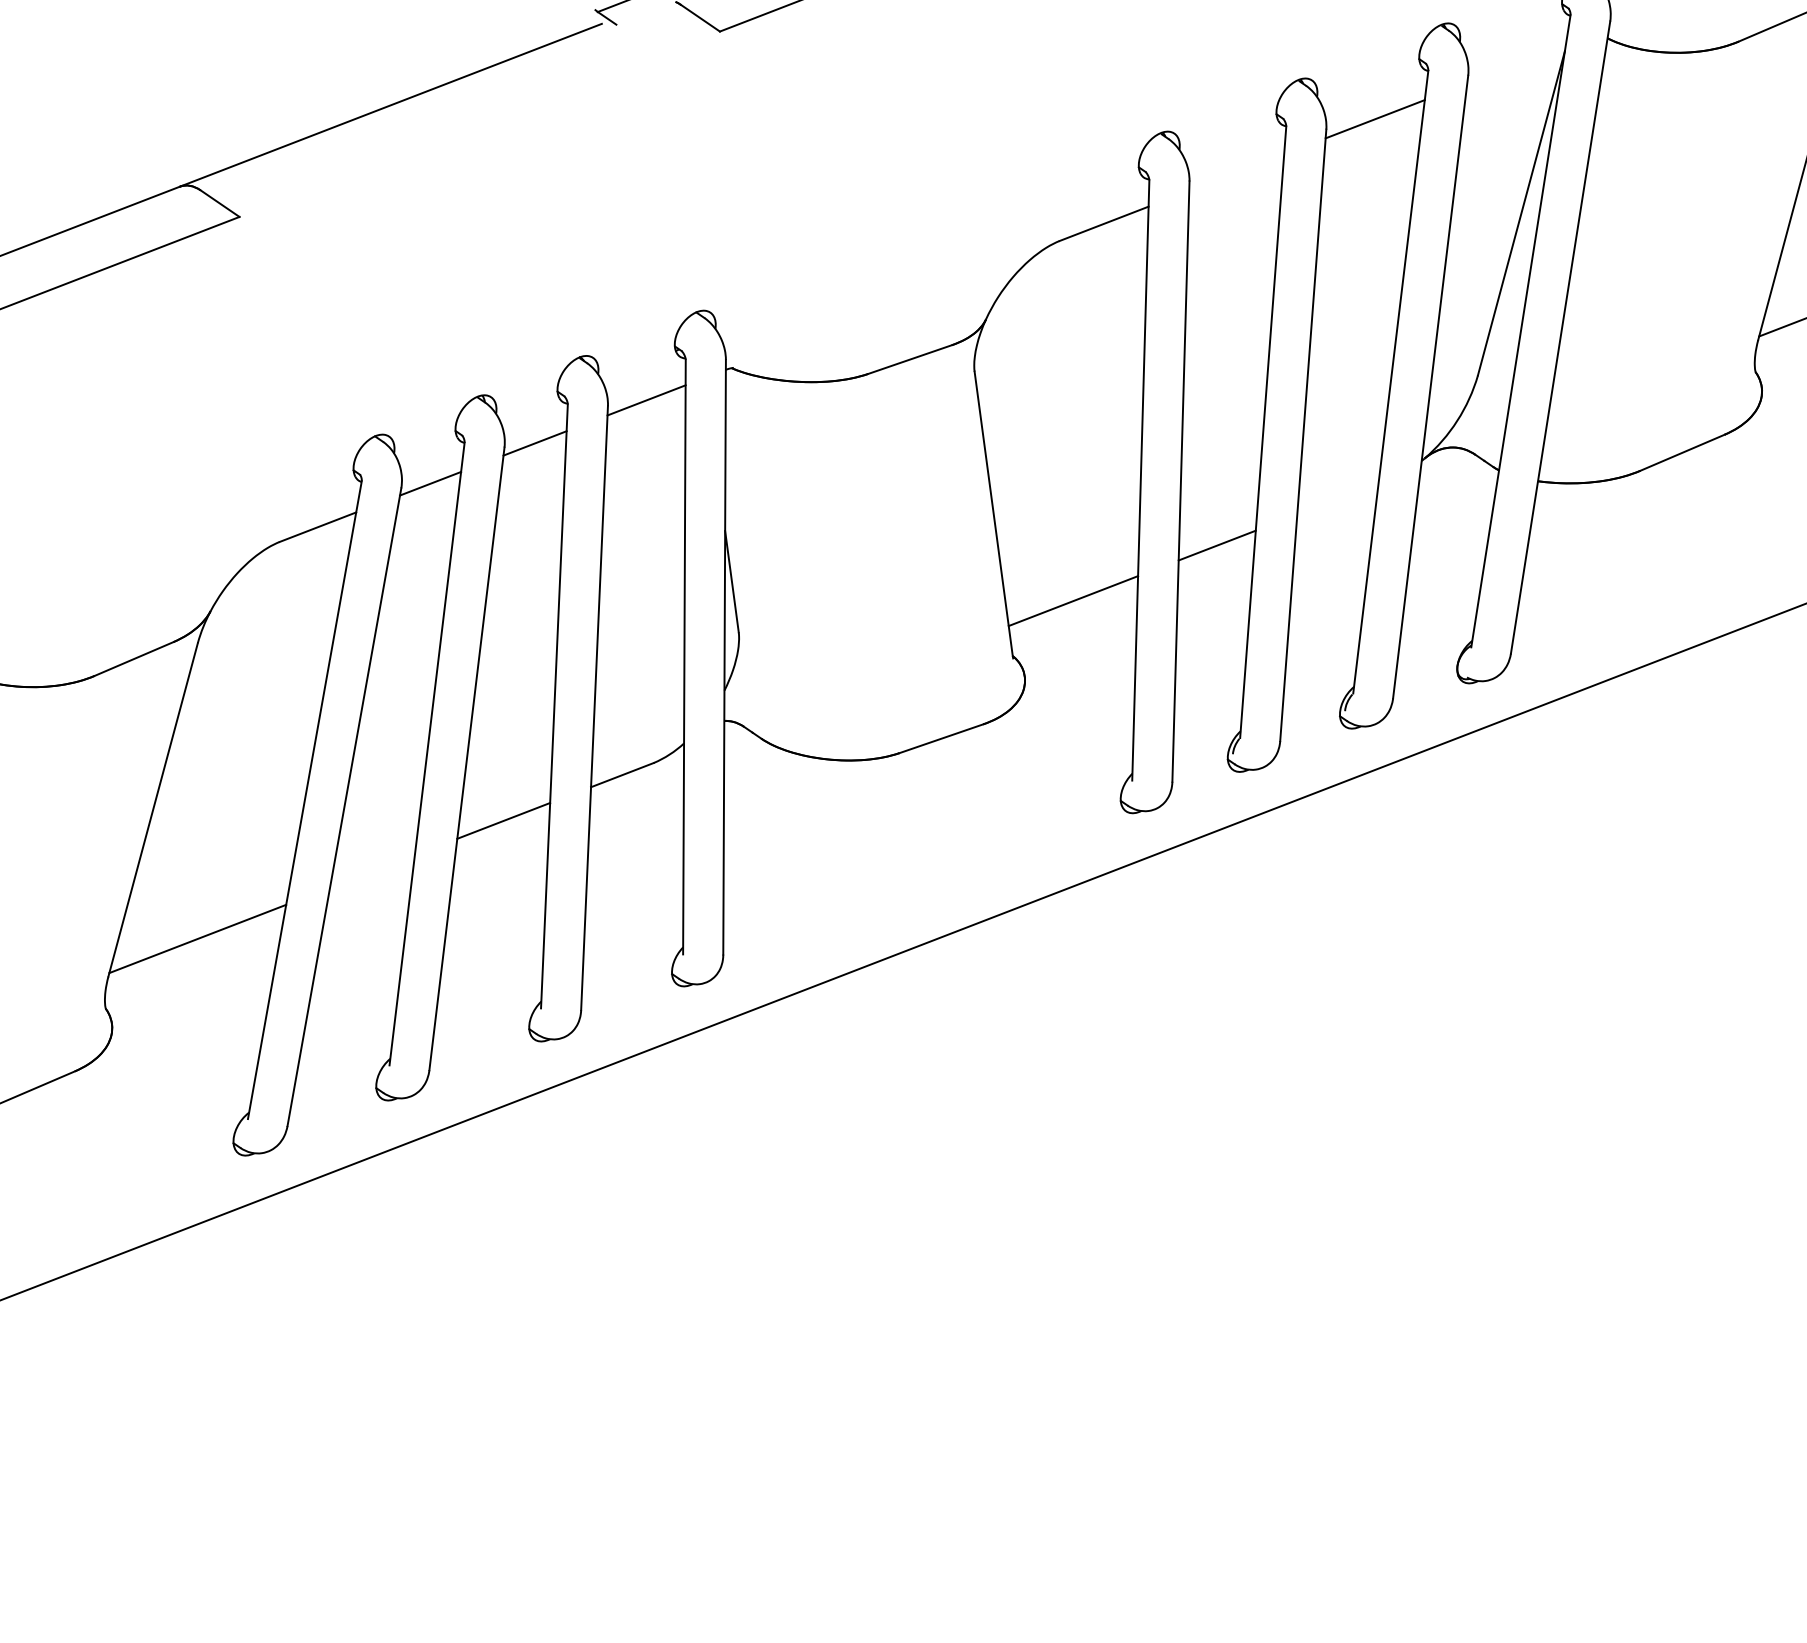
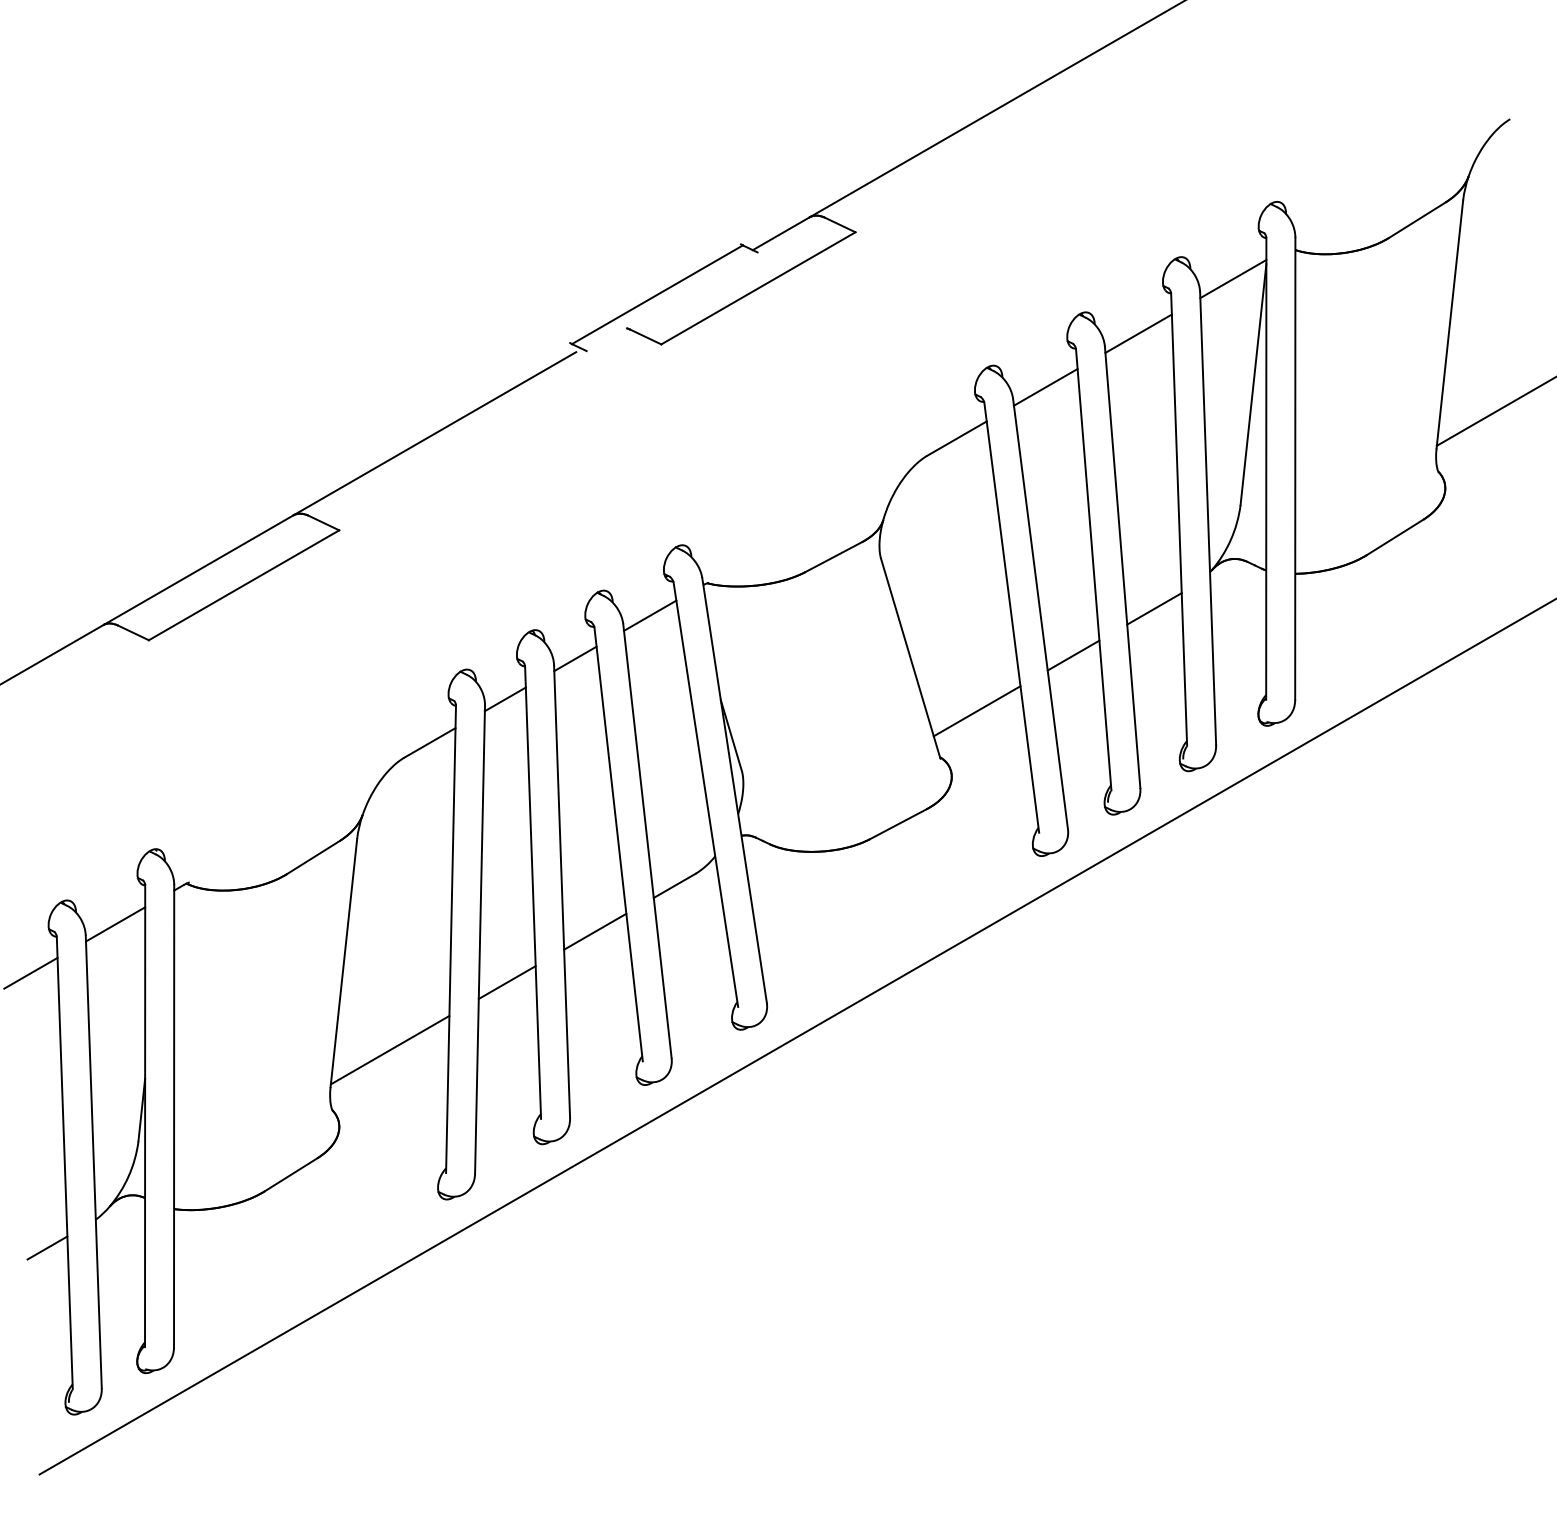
line: (1516, 65) -> (1233, 279), added
line: (1236, 171) -> (1045, 386), added
line: (1338, 498) -> (1154, 608), added
line: (371, 871) -> (506, 982), added

